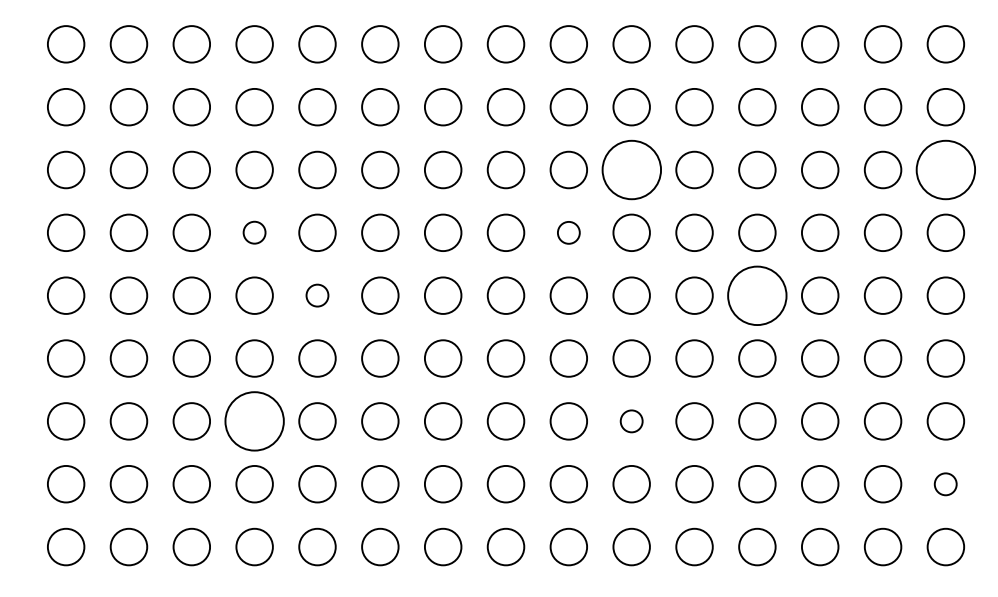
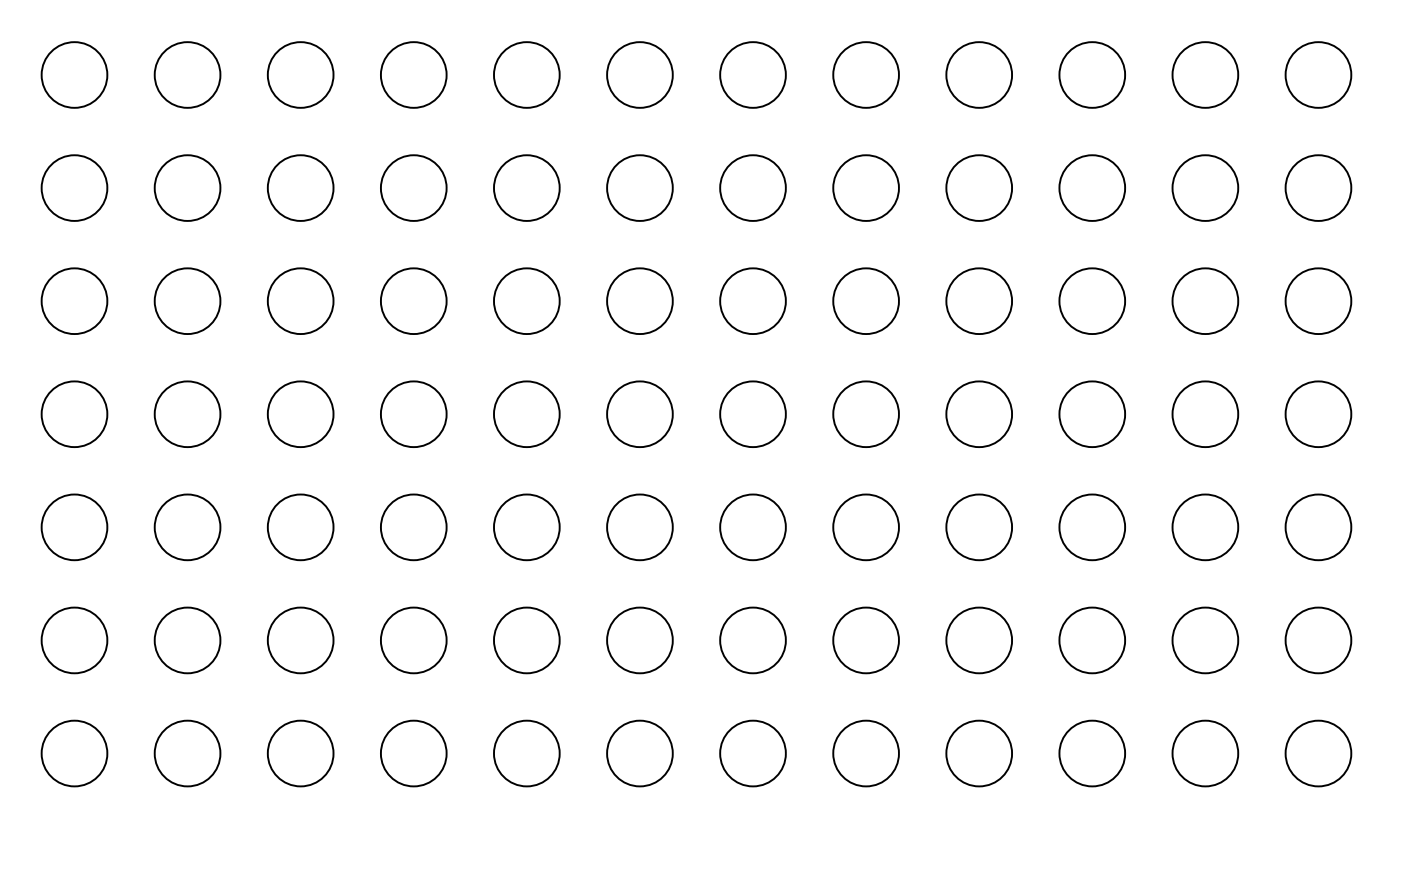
circle: (631, 169) -> (752, 74), size x0.62
circle: (945, 169) -> (1317, 74), size x0.62
circle: (254, 232) -> (74, 187), size x1.67
circle: (568, 232) -> (639, 187), size x1.67
circle: (317, 295) -> (187, 300), size x1.67
circle: (757, 295) -> (979, 300), size x0.62
circle: (254, 421) -> (74, 527), size x0.62
circle: (631, 421) -> (752, 527), size x1.67
circle: (945, 484) -> (1317, 640), size x1.67

